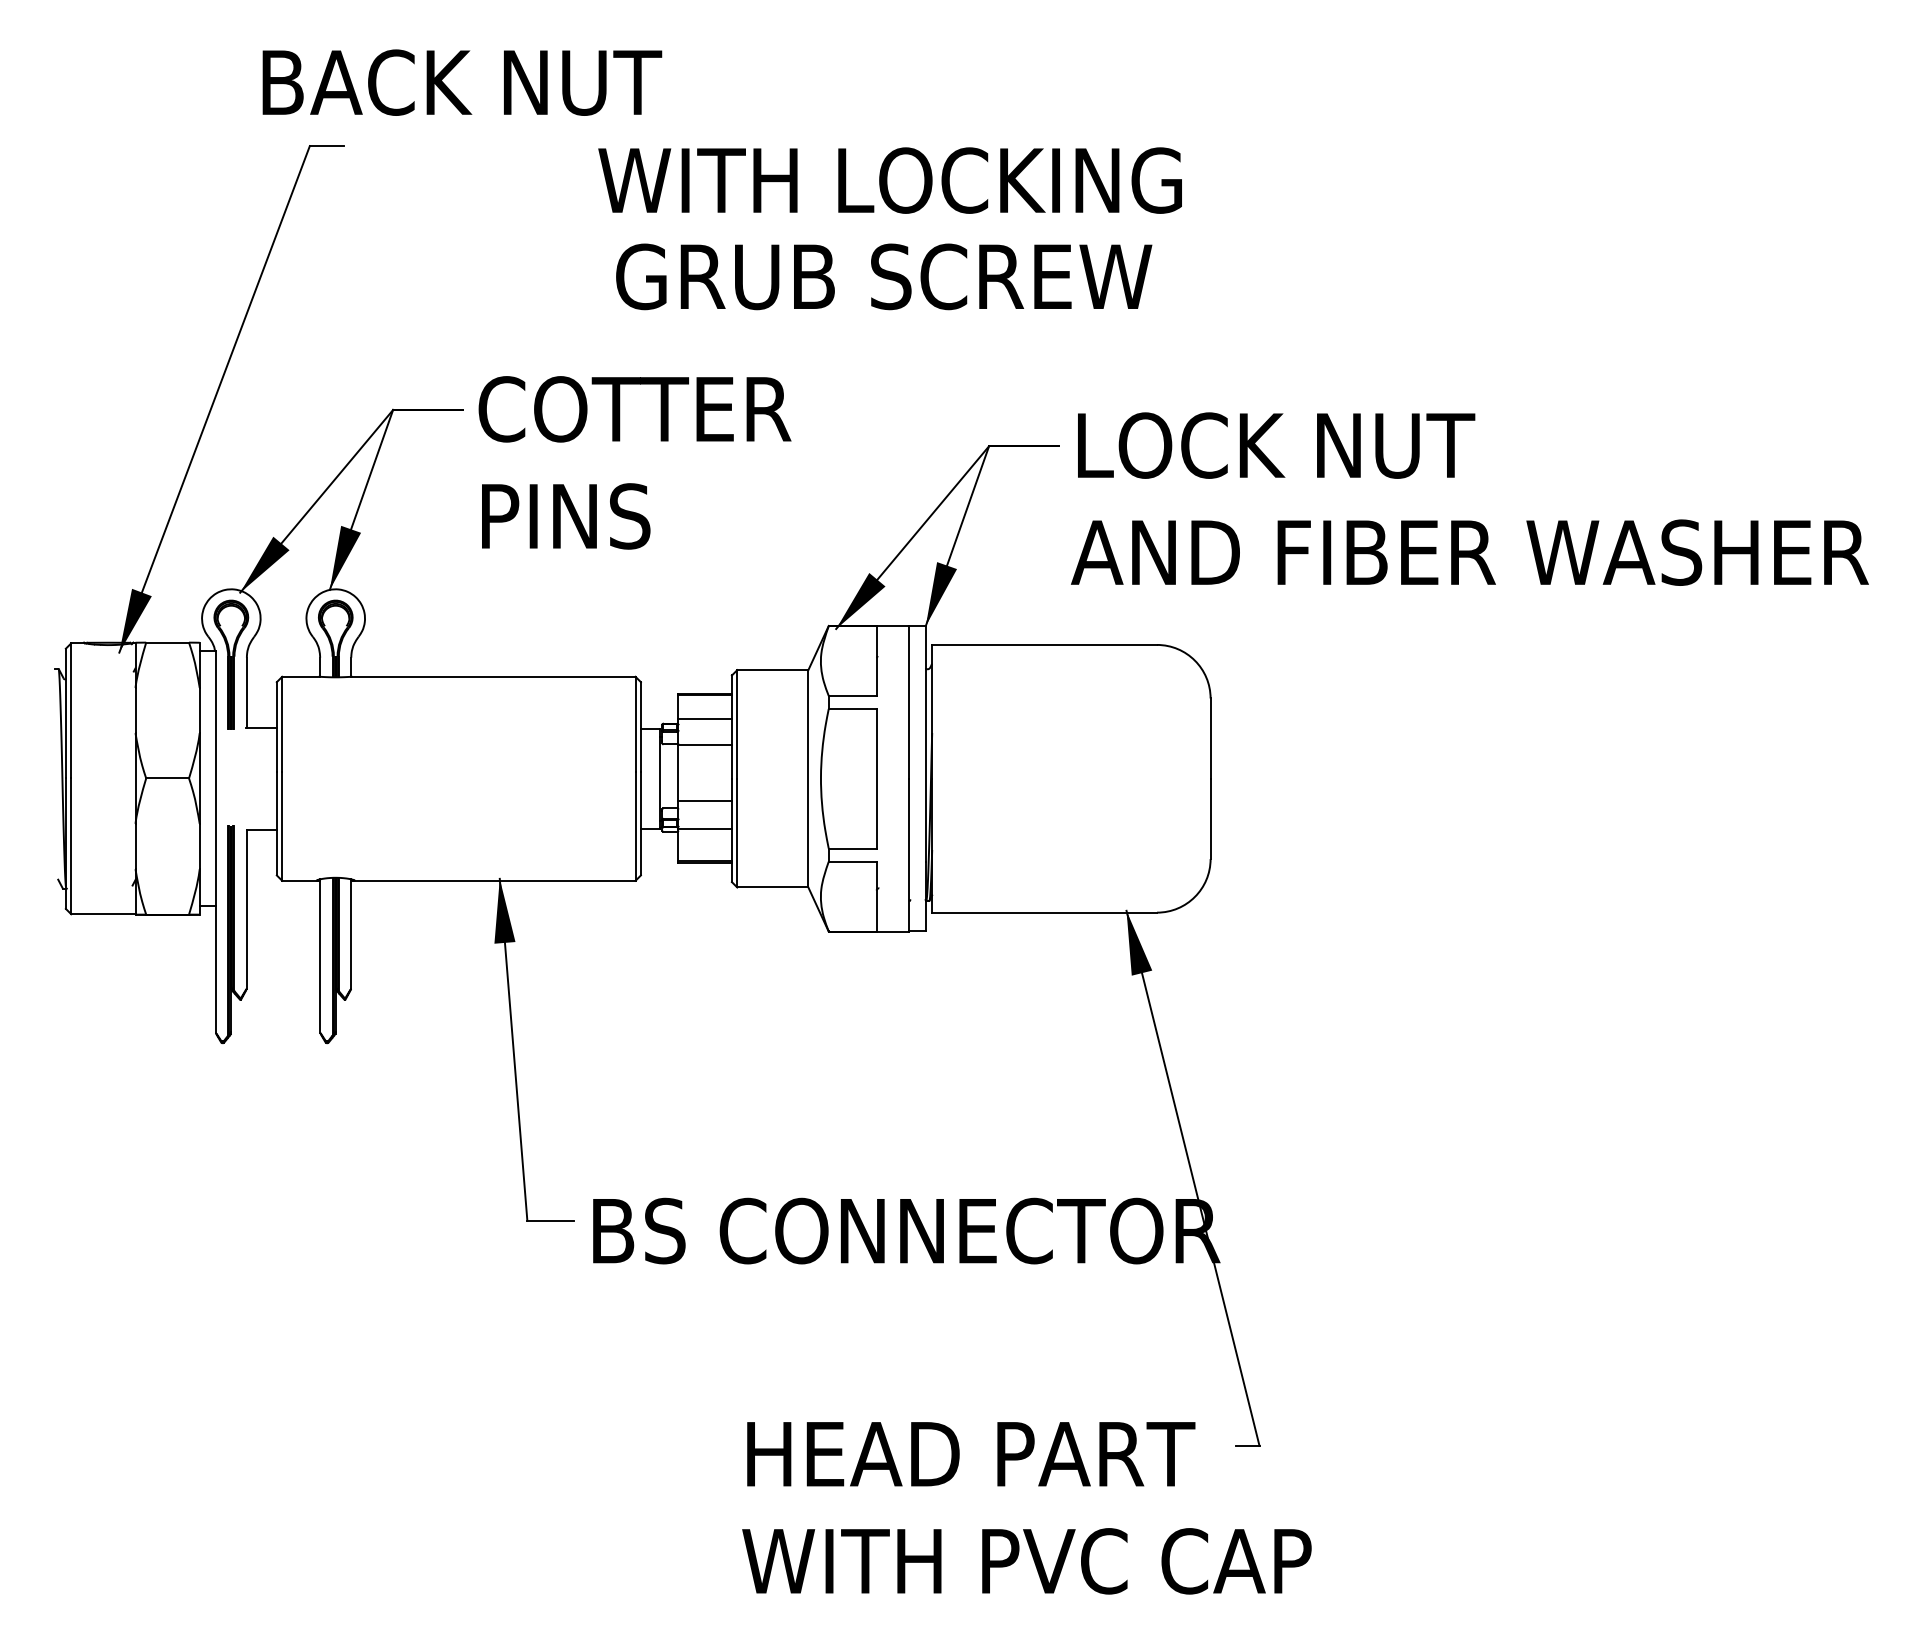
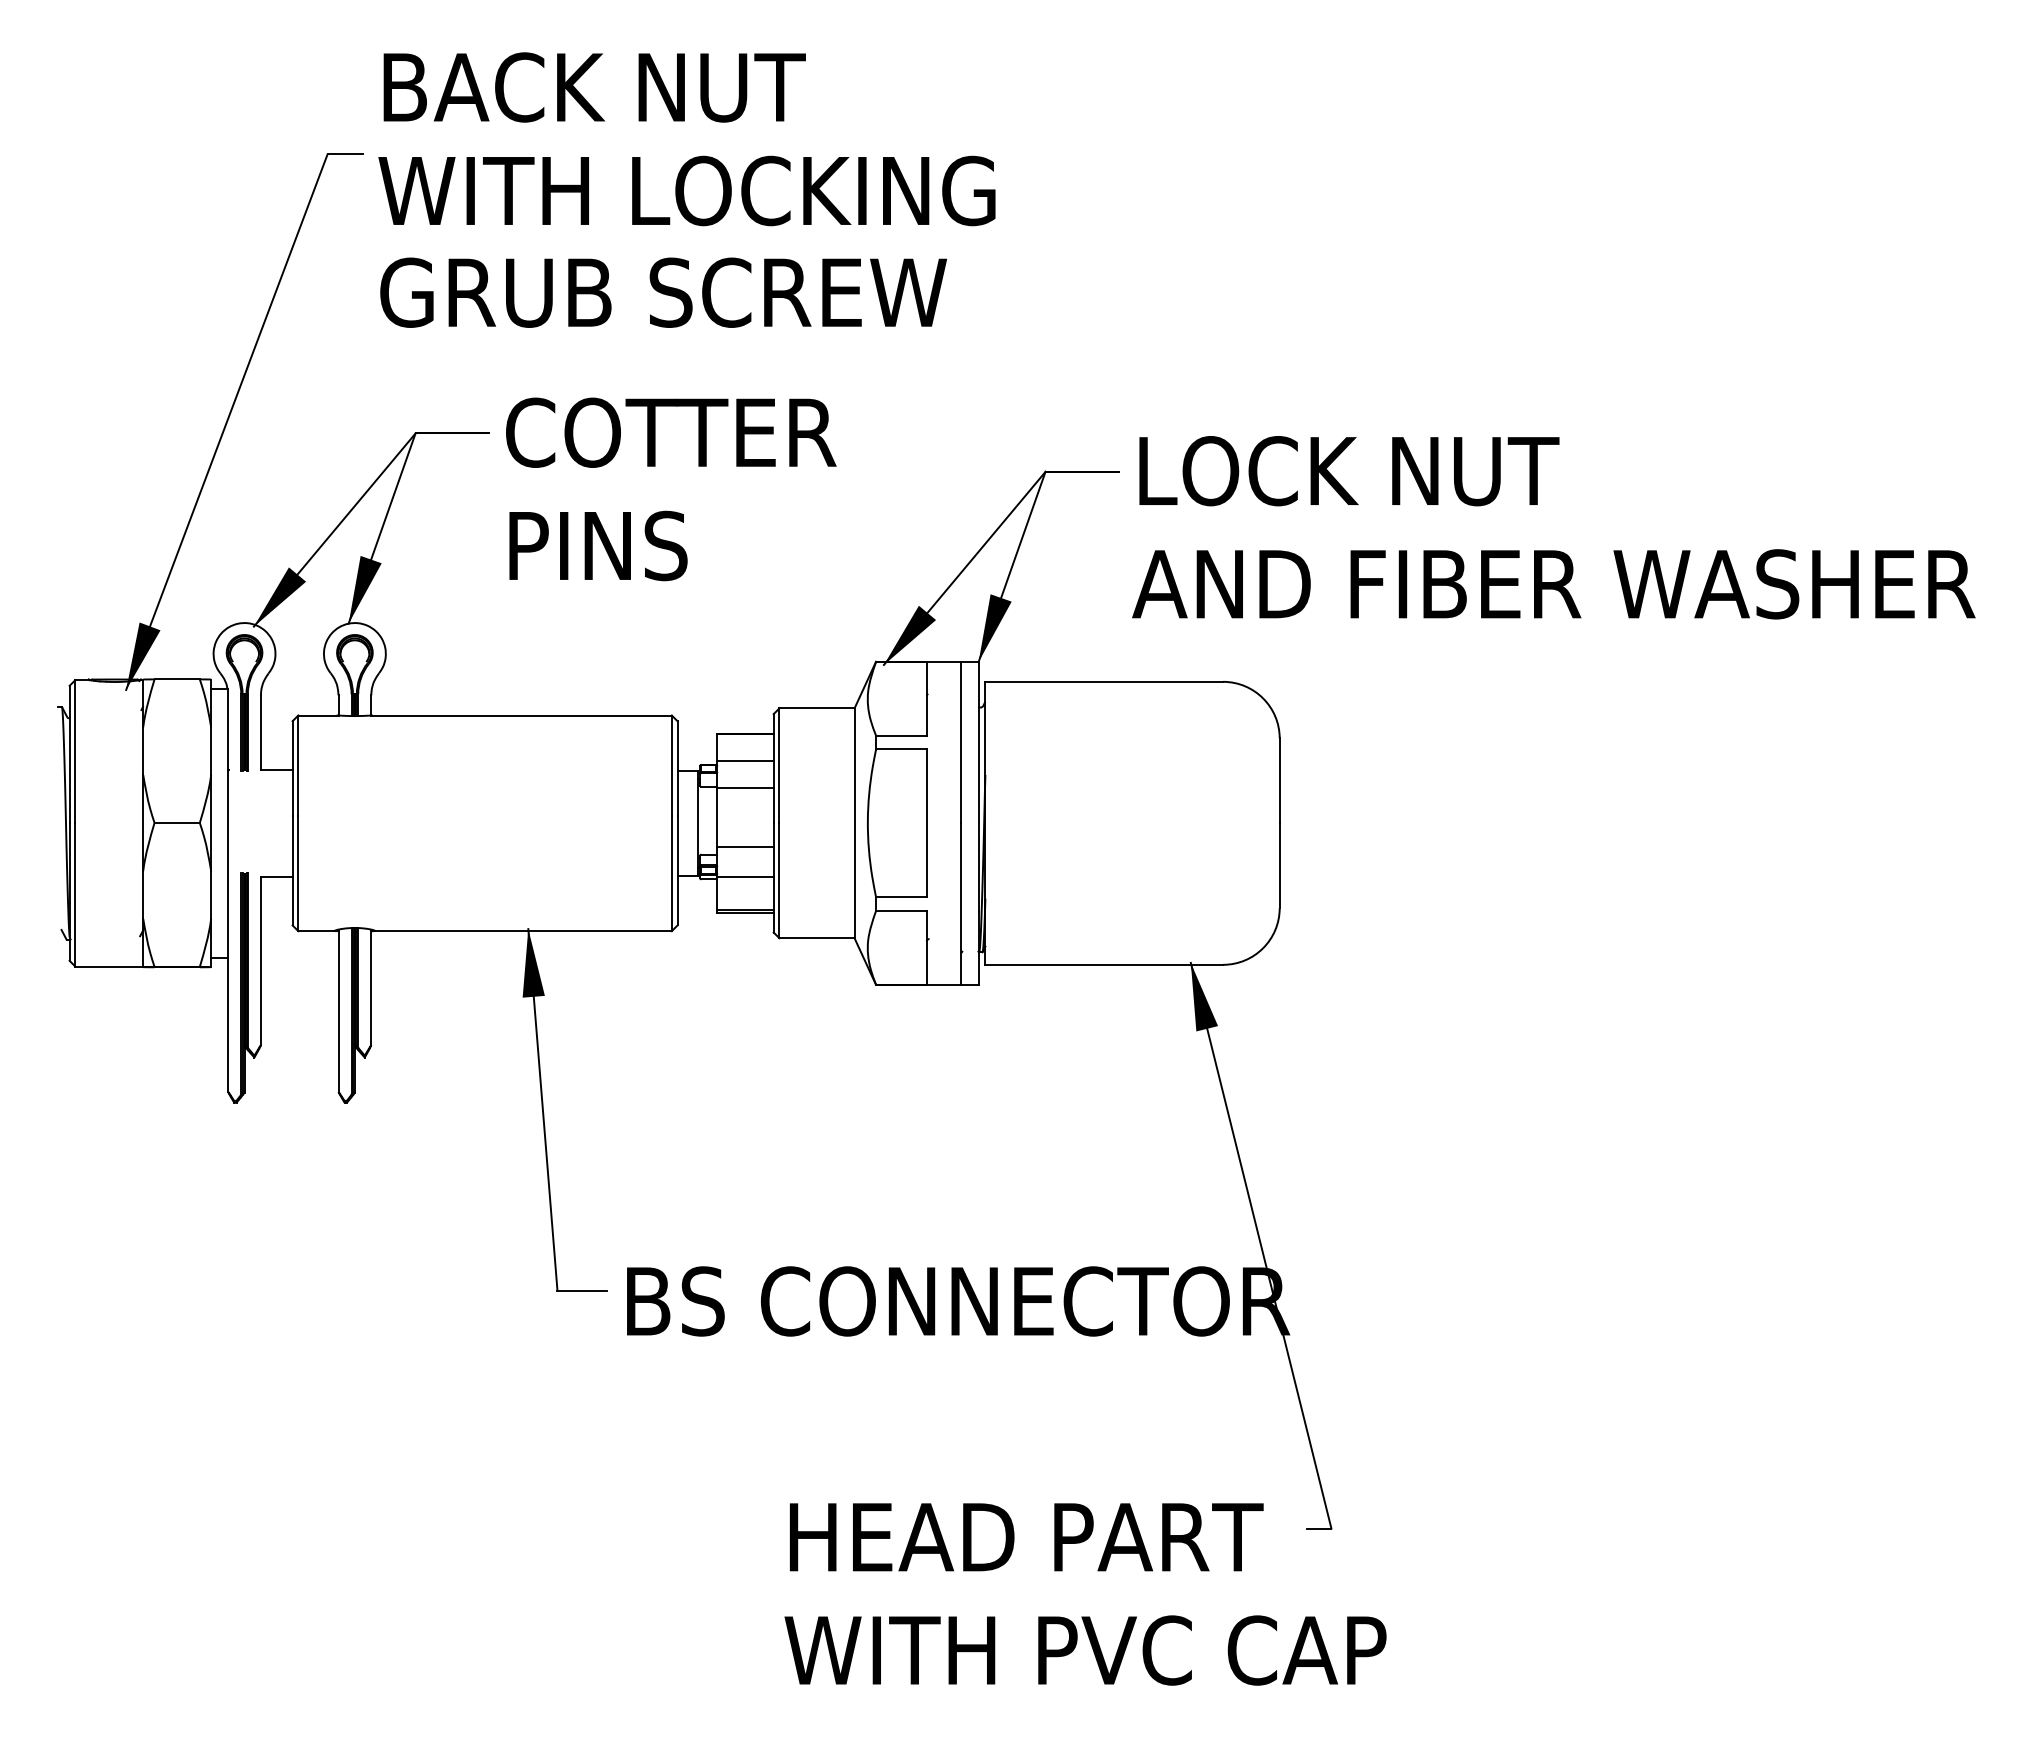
text: (462, 82) -> (594, 87), moved
text: (889, 180) -> (686, 190), moved
text: (884, 276) -> (663, 292), moved

